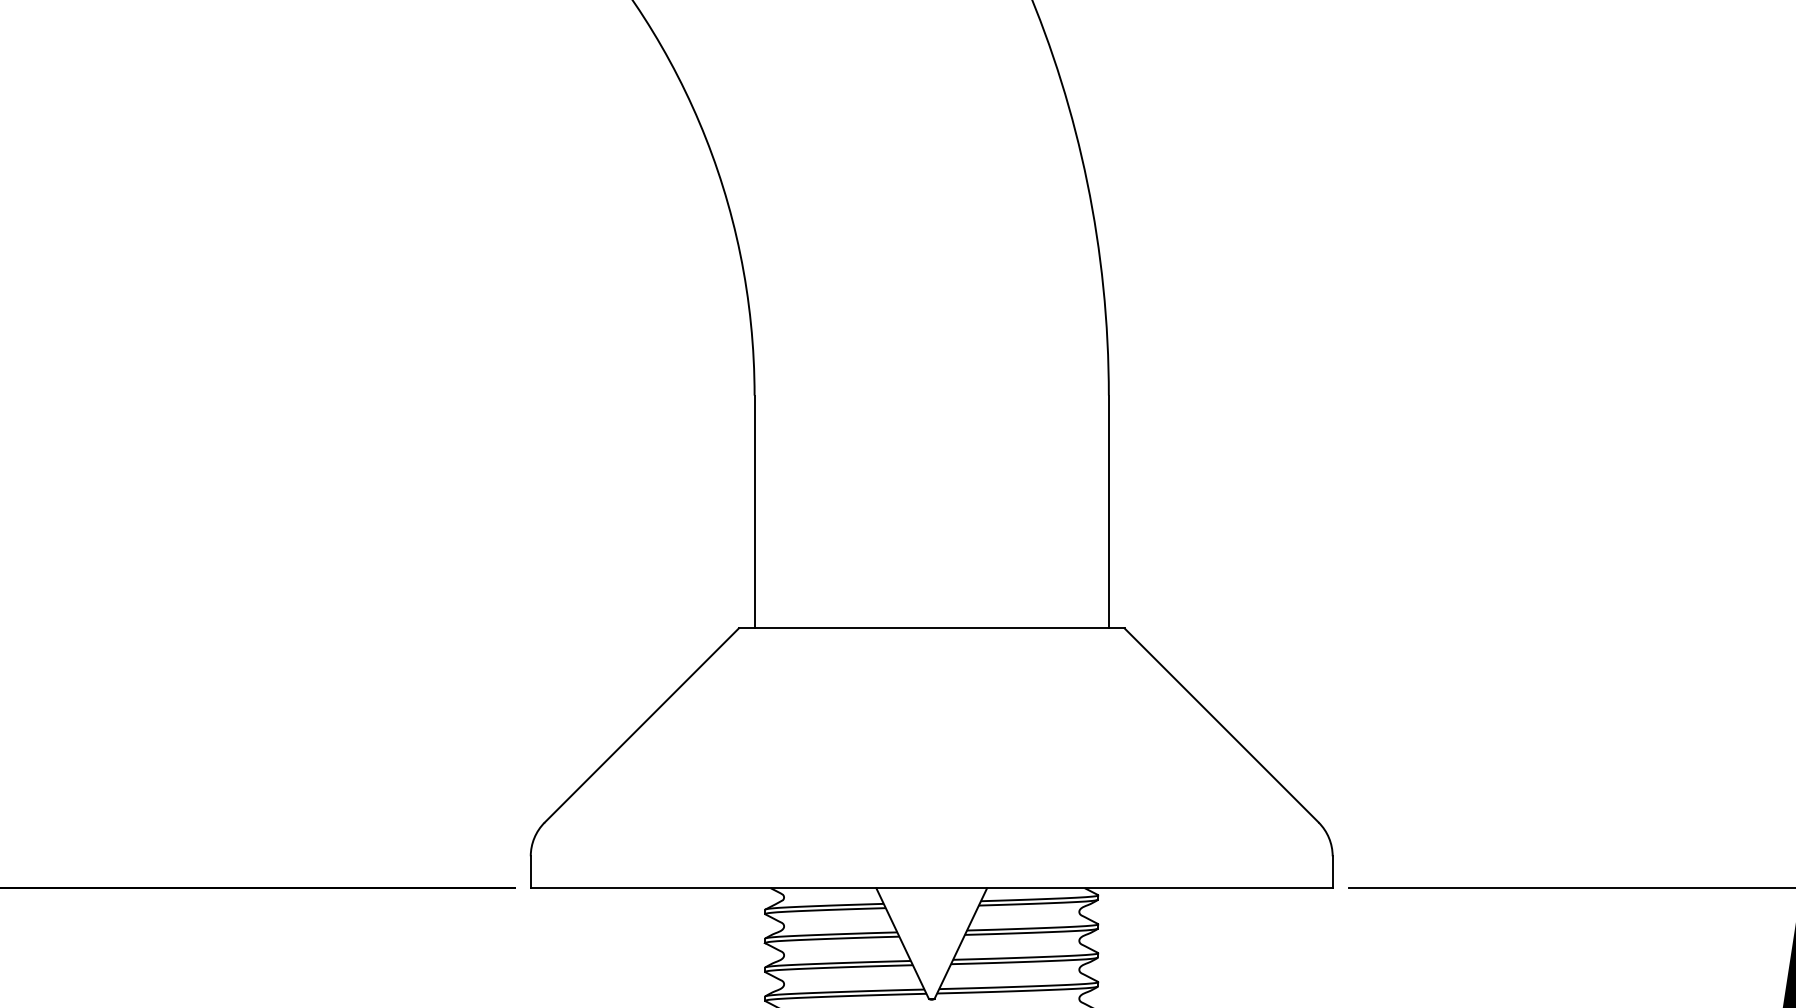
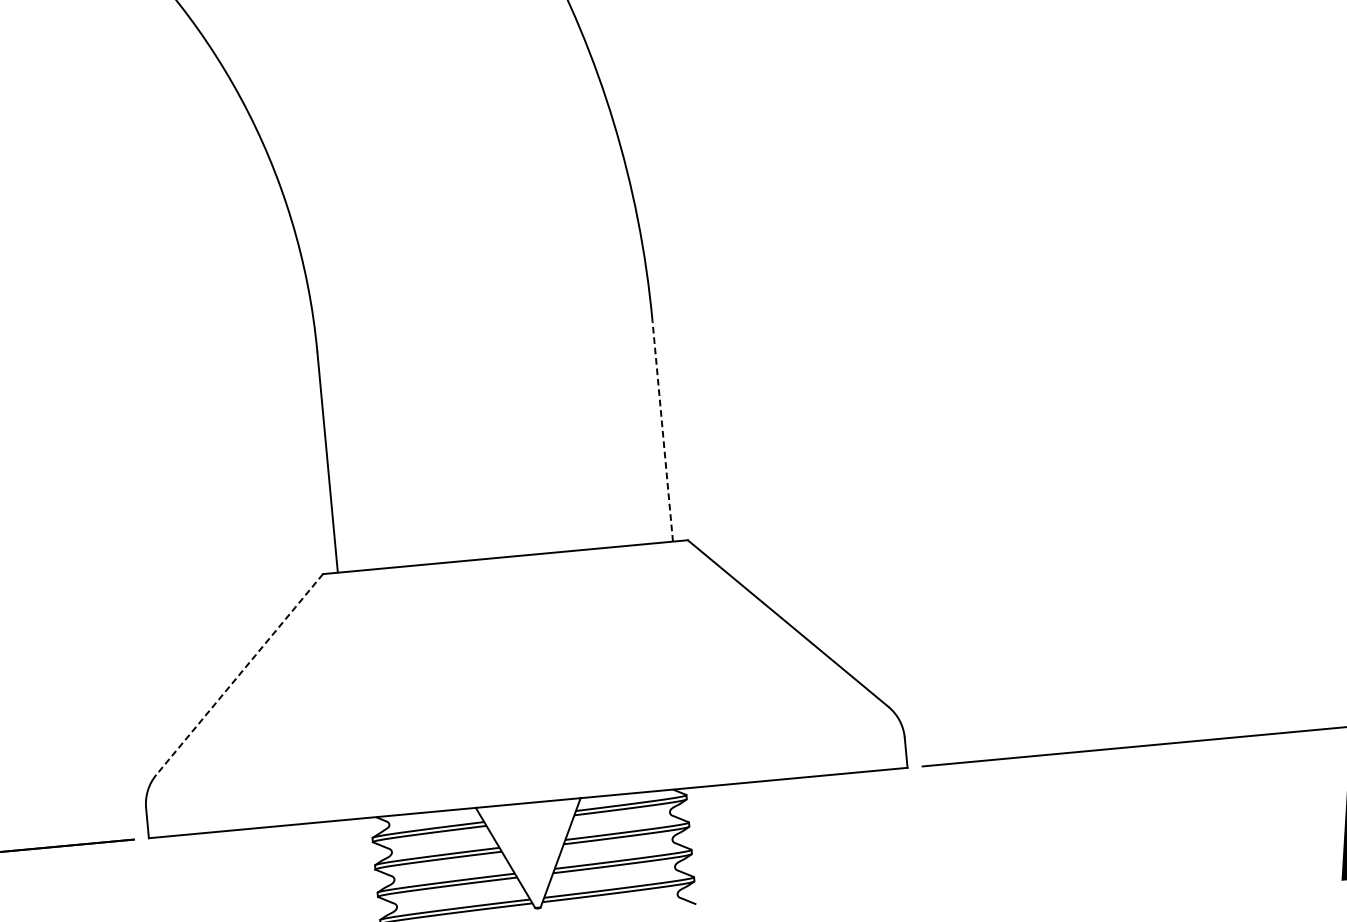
line: (1108, 511) -> (662, 431), solid -> dashed
line: (641, 725) -> (239, 674), solid -> dashed

